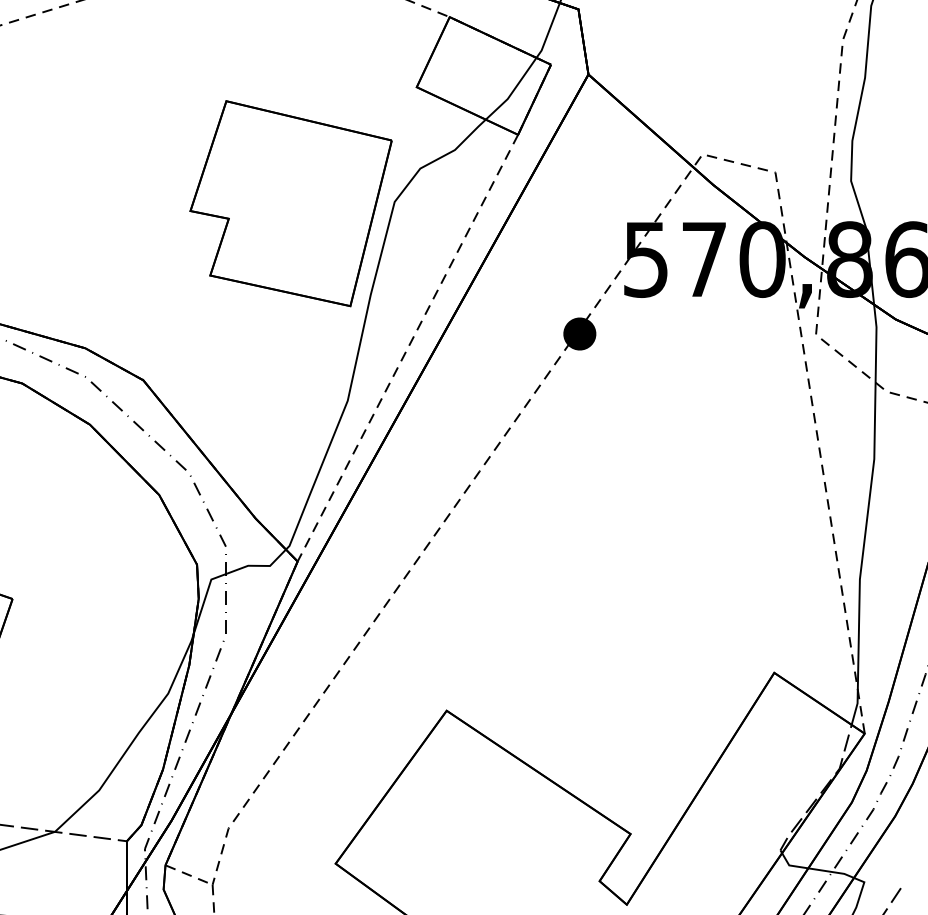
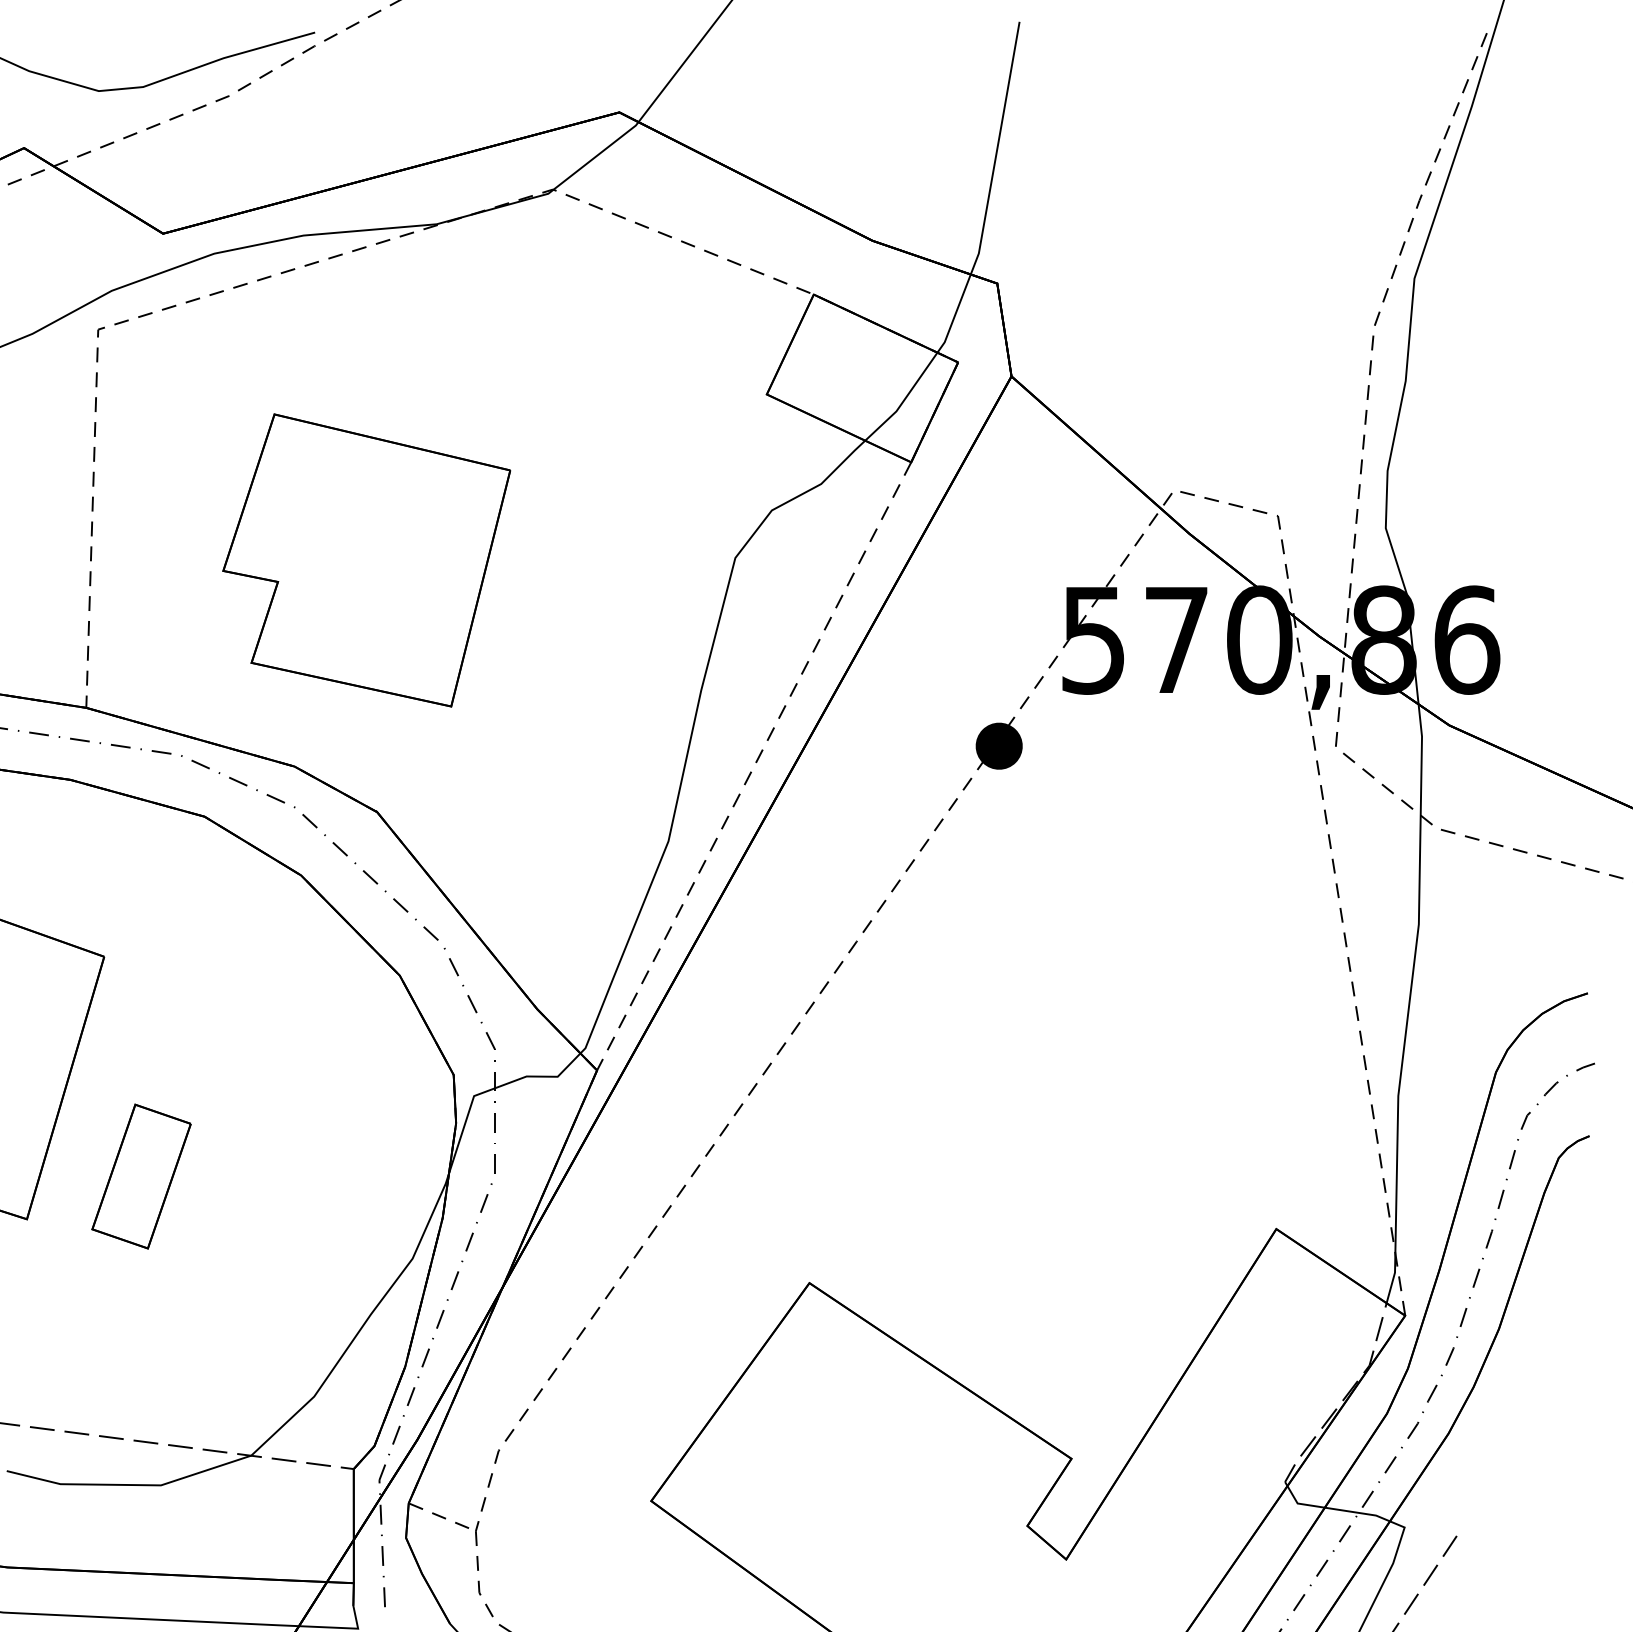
part: (290, 203) -> (366, 560), moved

